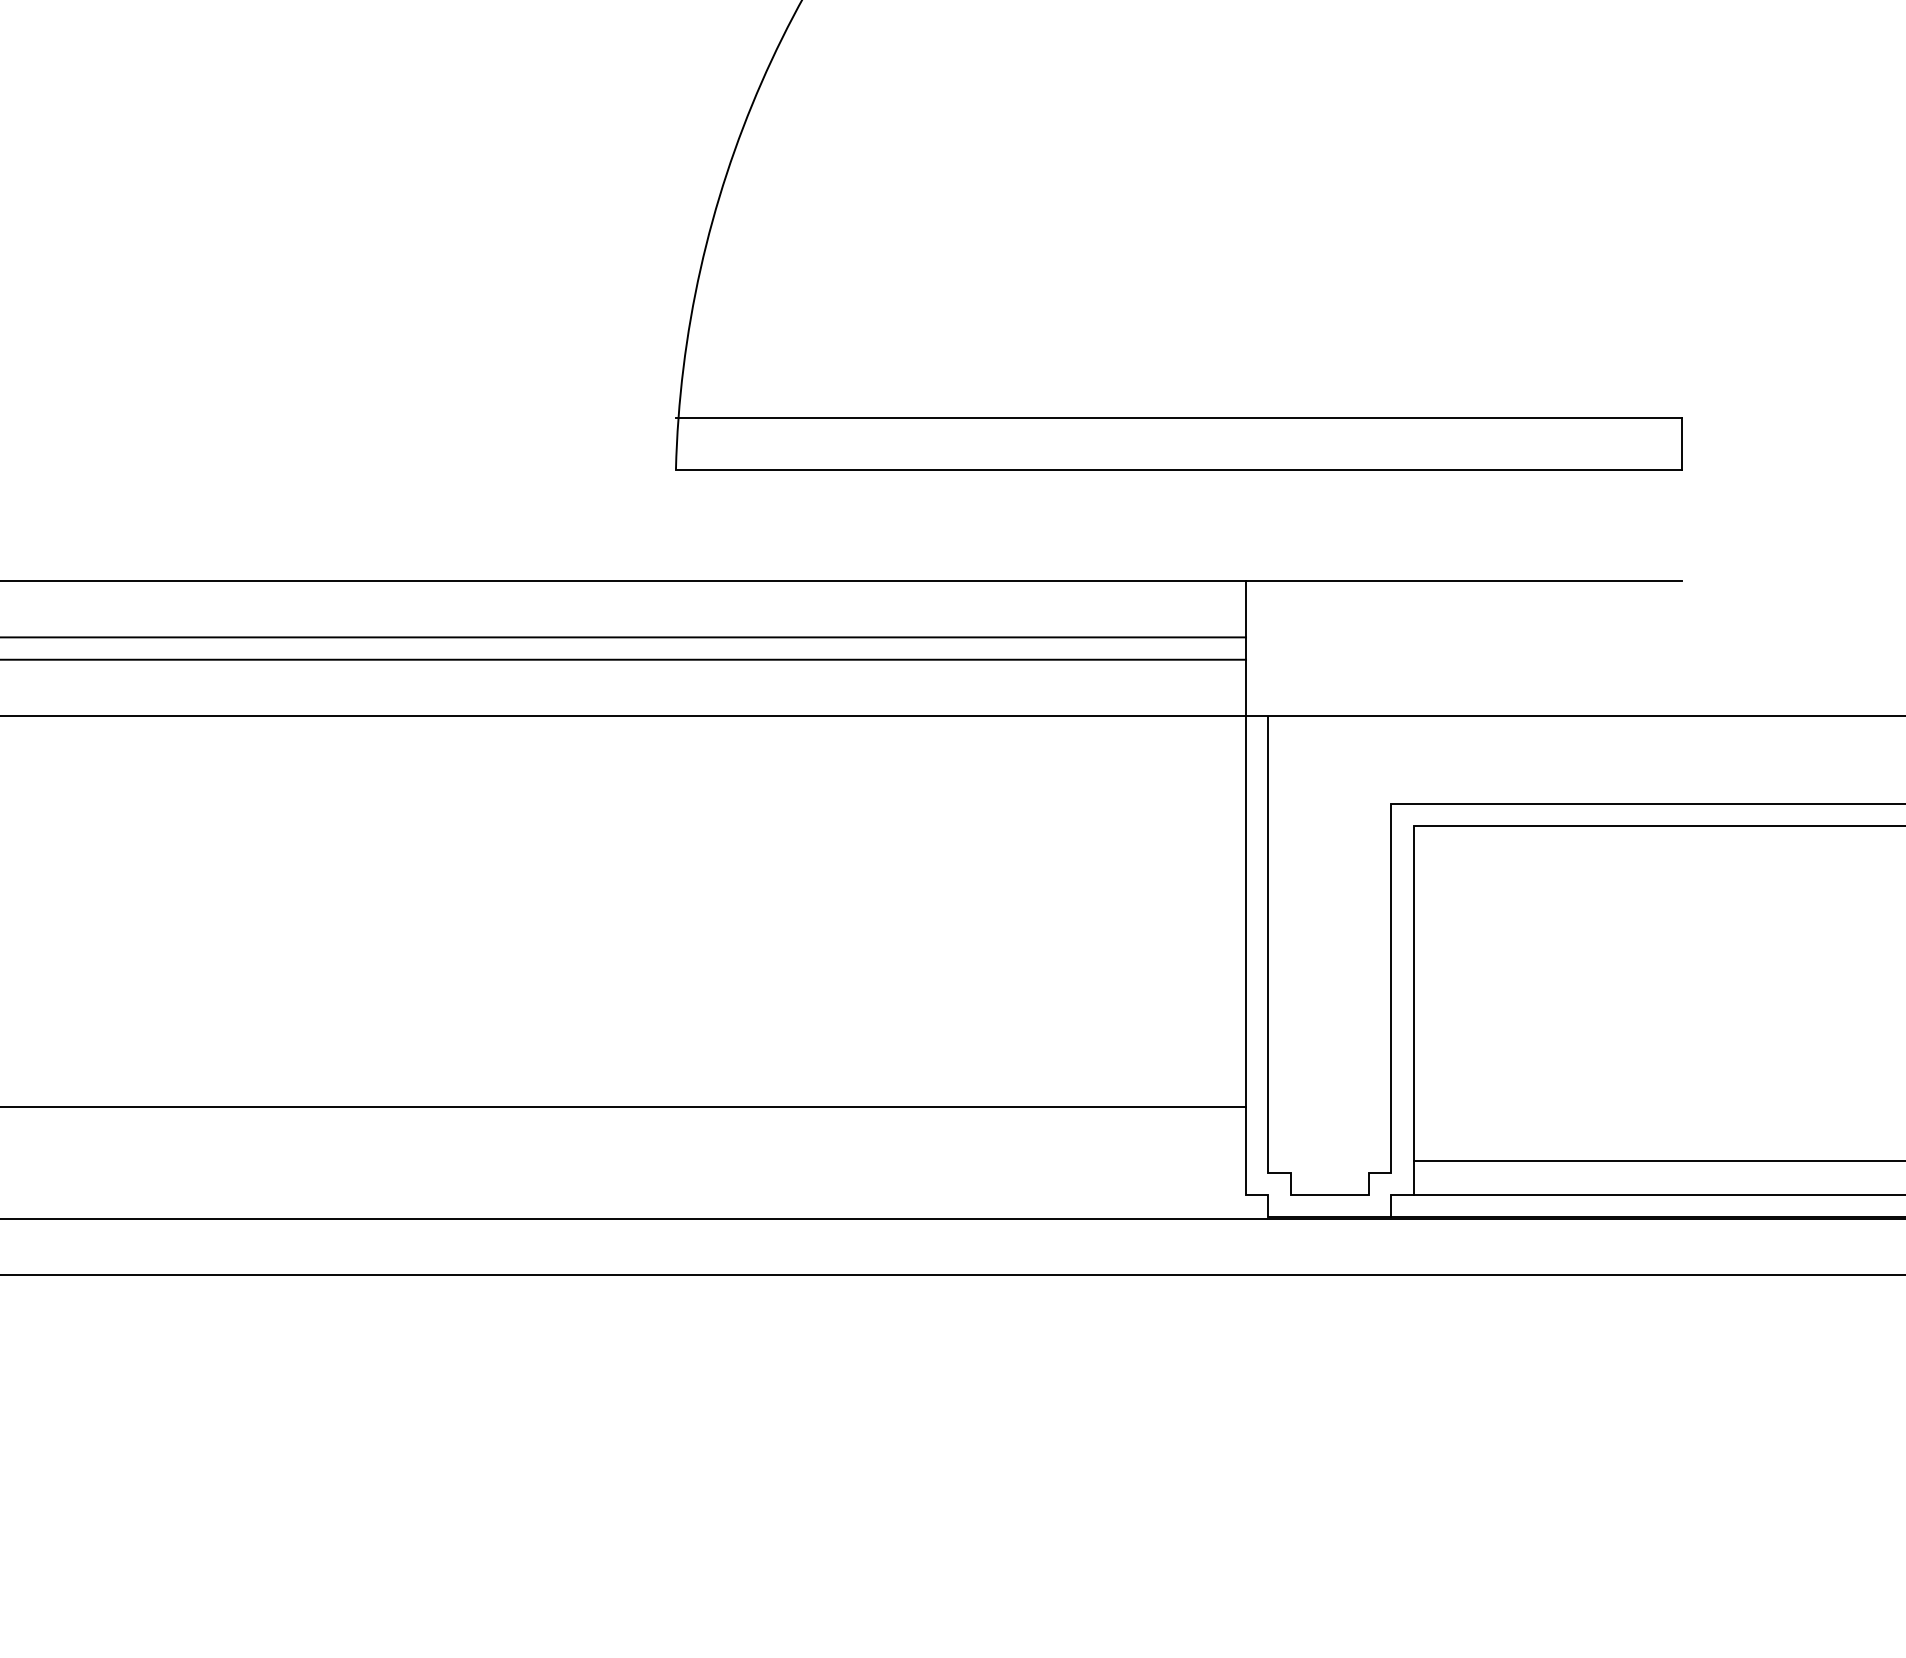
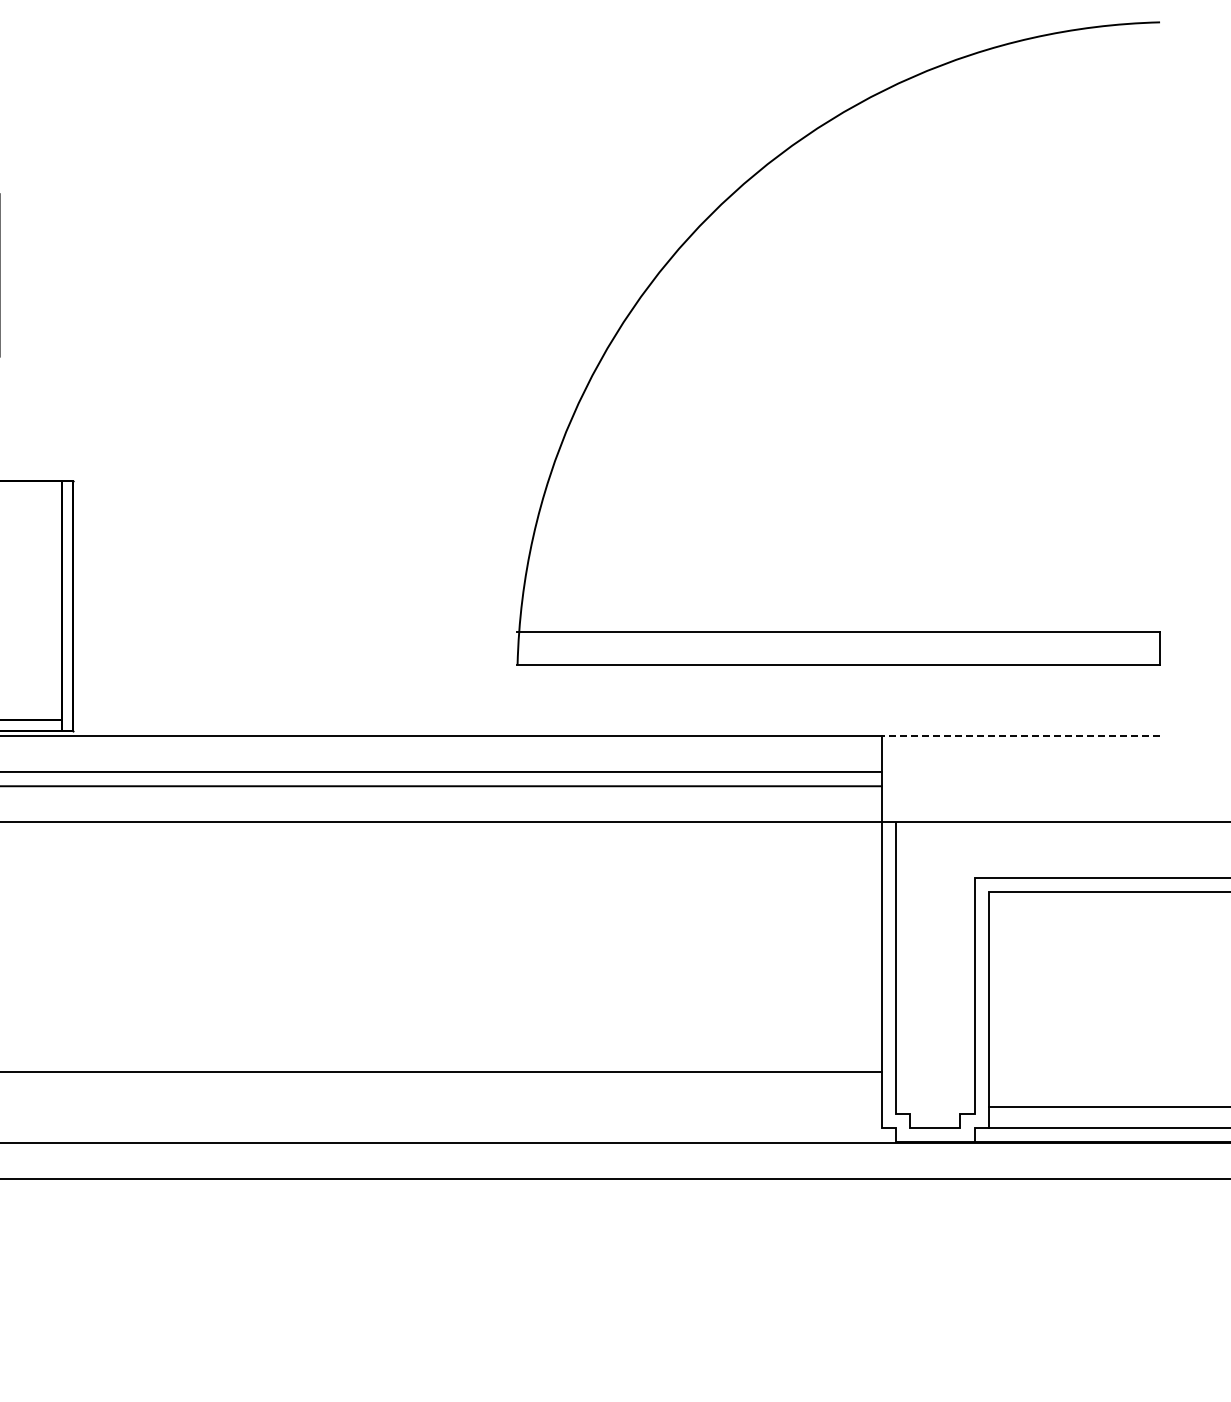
line: (1463, 581) -> (1020, 736), solid -> dashed

